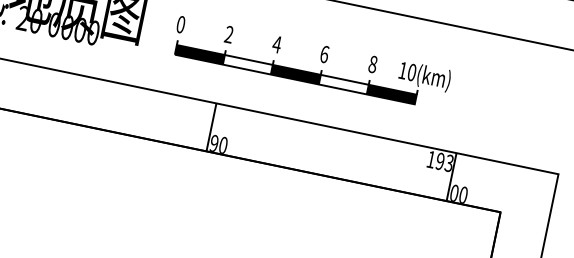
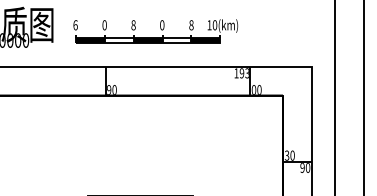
text: (180, 24) -> (75, 25), 0 -> 6
text: (228, 34) -> (104, 25), 2 -> 0
text: (276, 44) -> (133, 25), 4 -> 8
text: (324, 54) -> (162, 25), 6 -> 0

